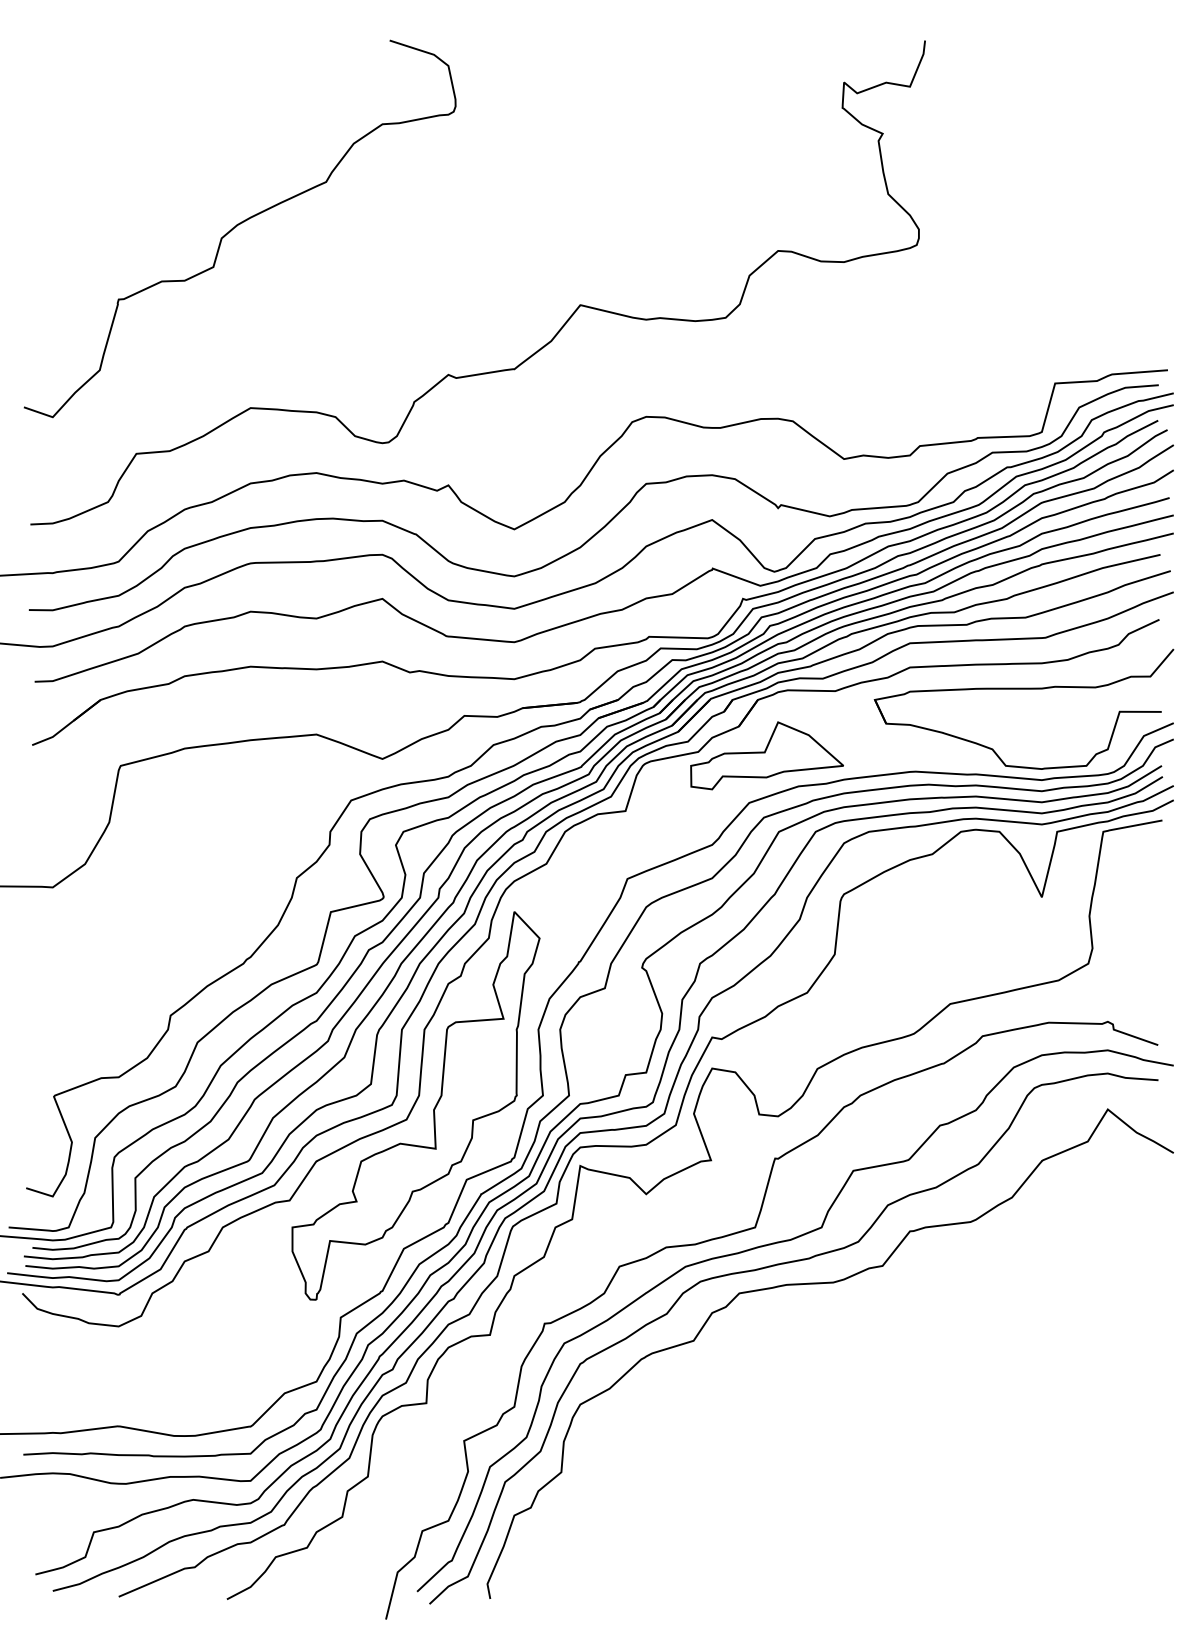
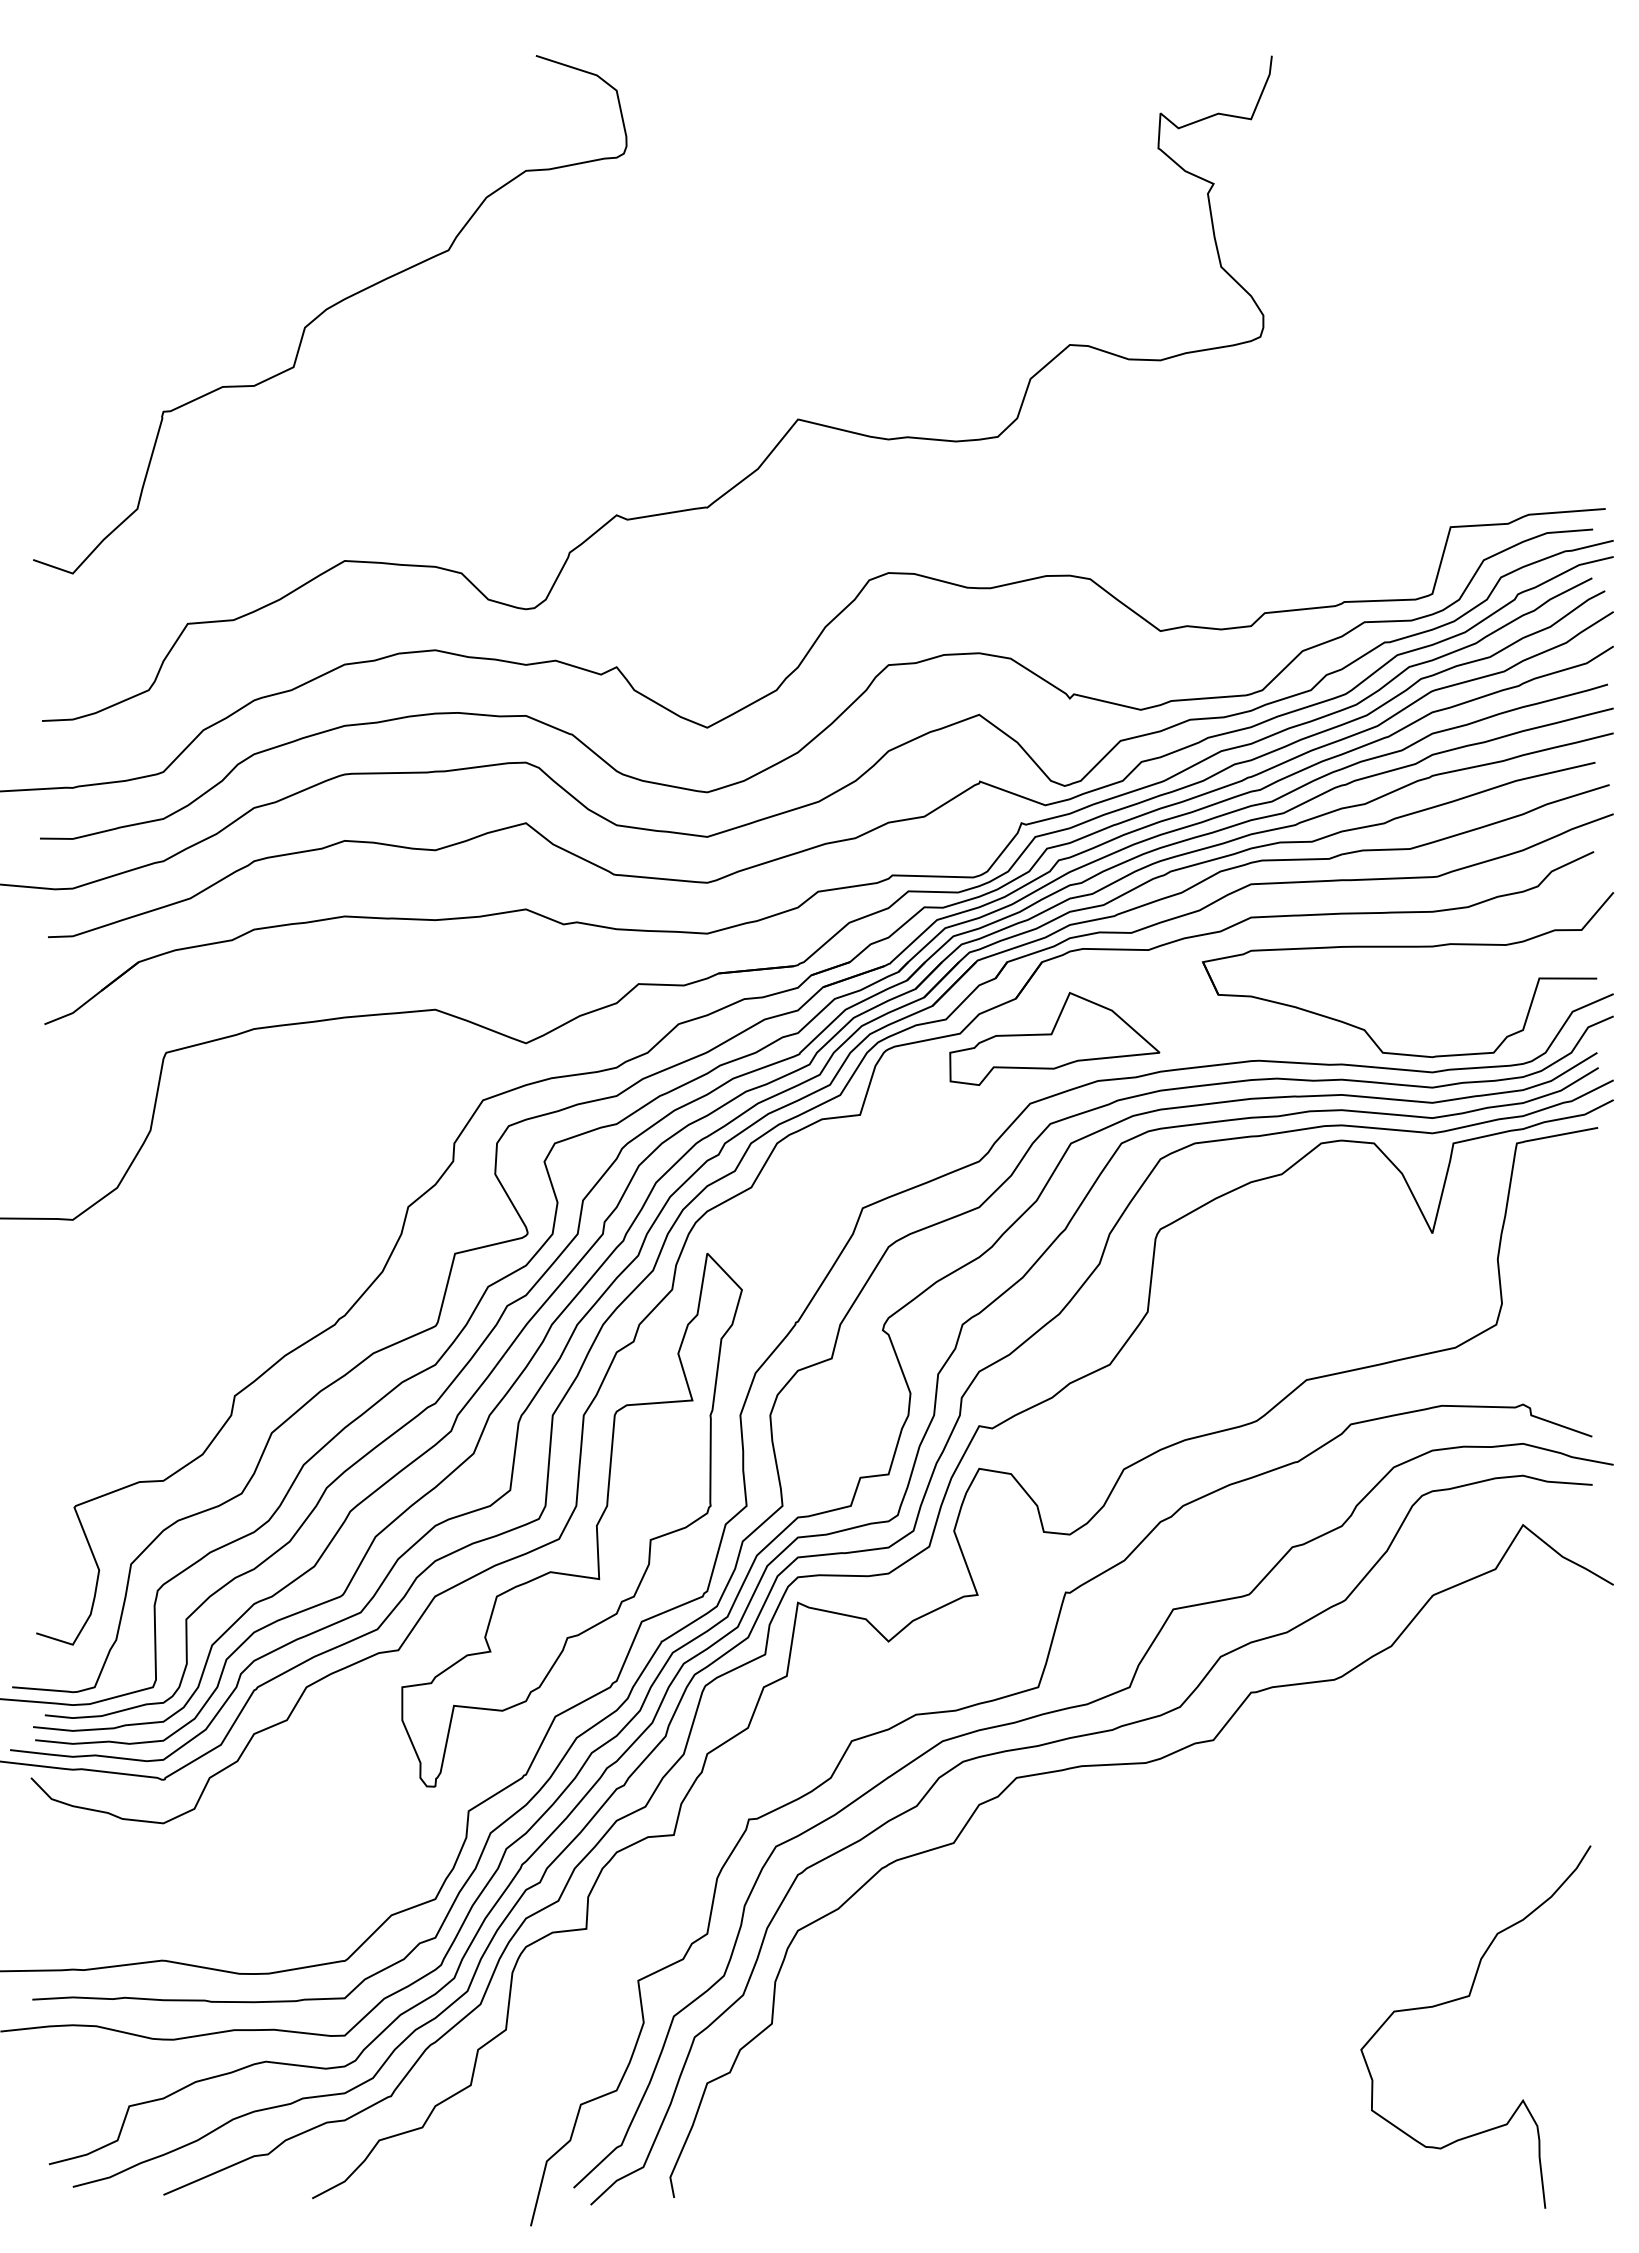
curve: (1068, 1453) -> (1468, 1997), added

